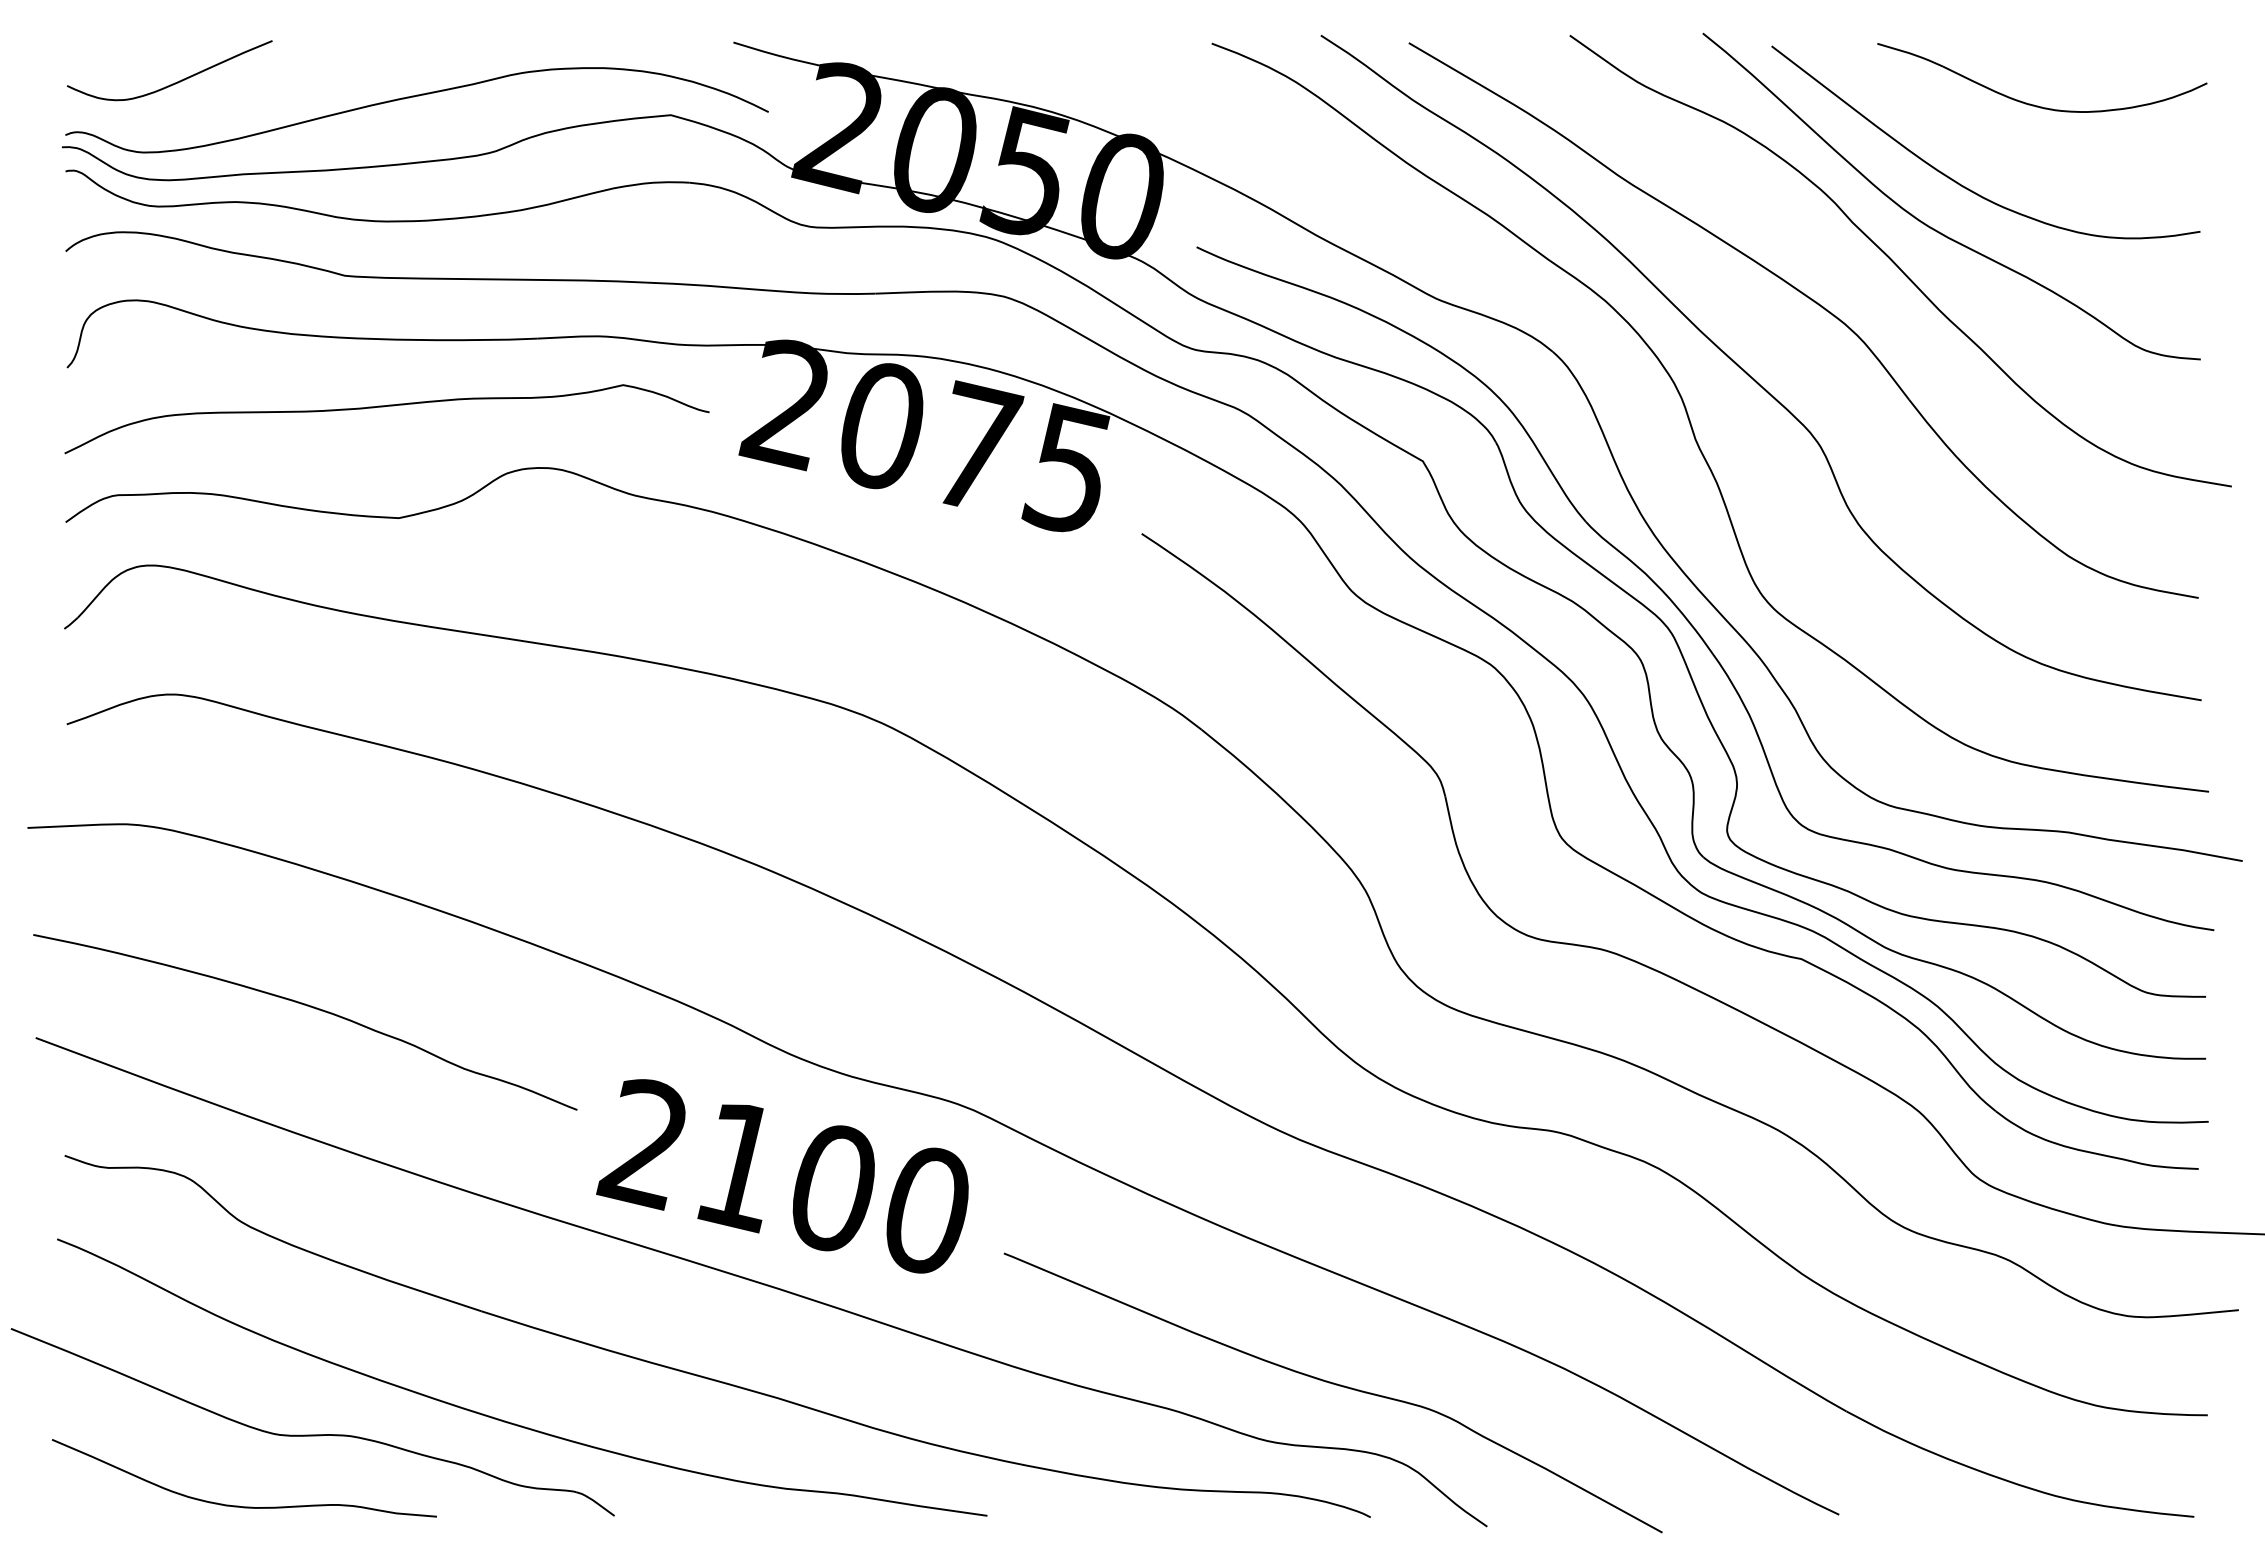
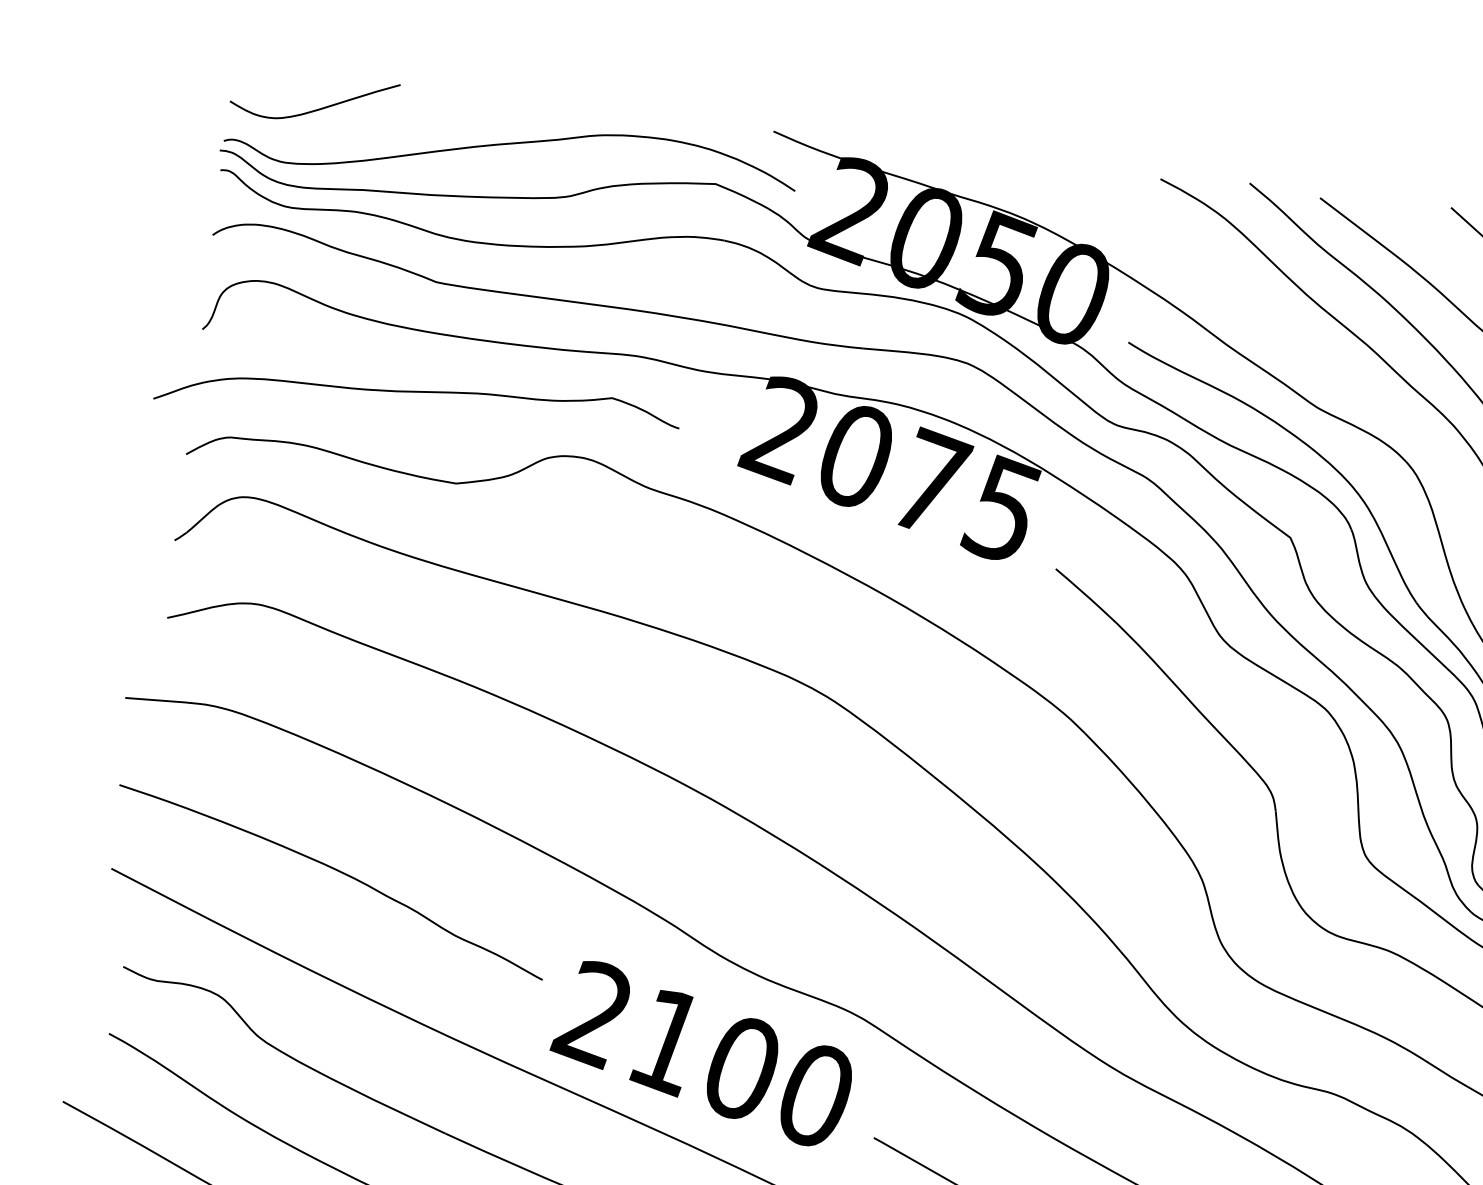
curve: (384, 407) -> (416, 392), moved

